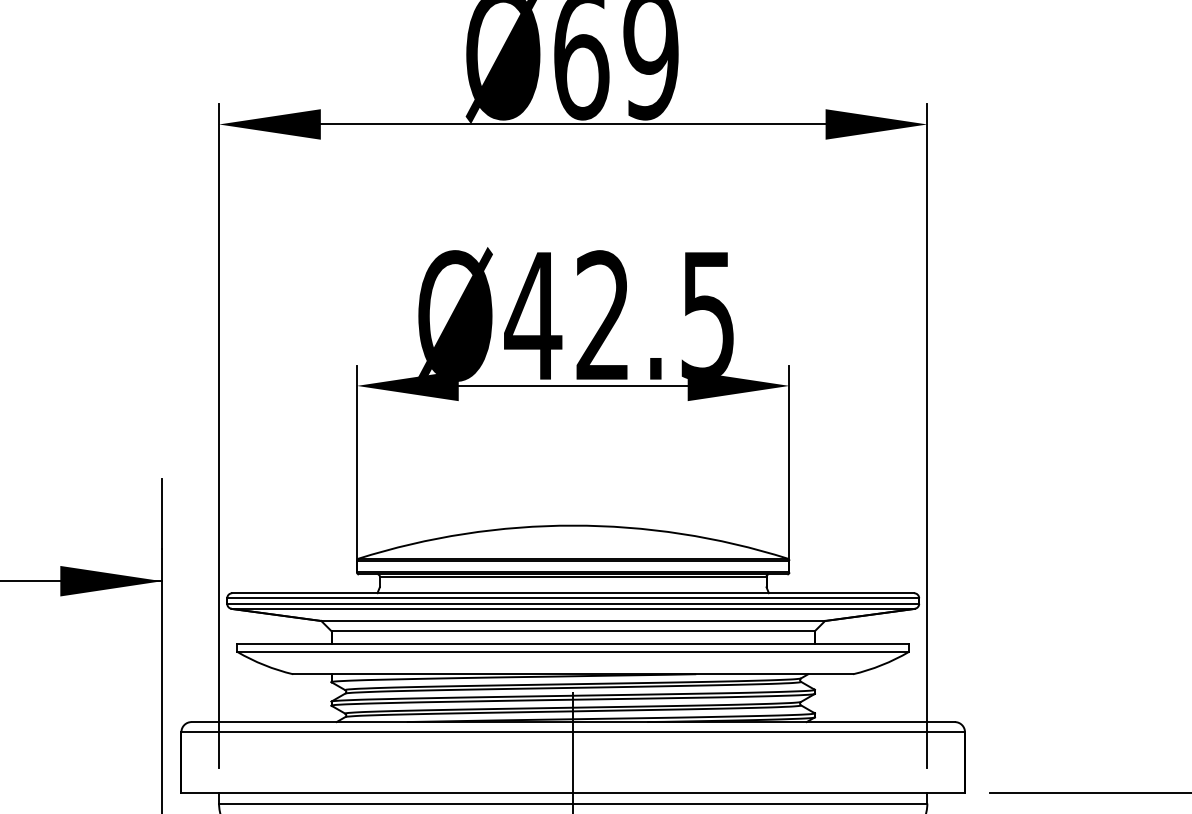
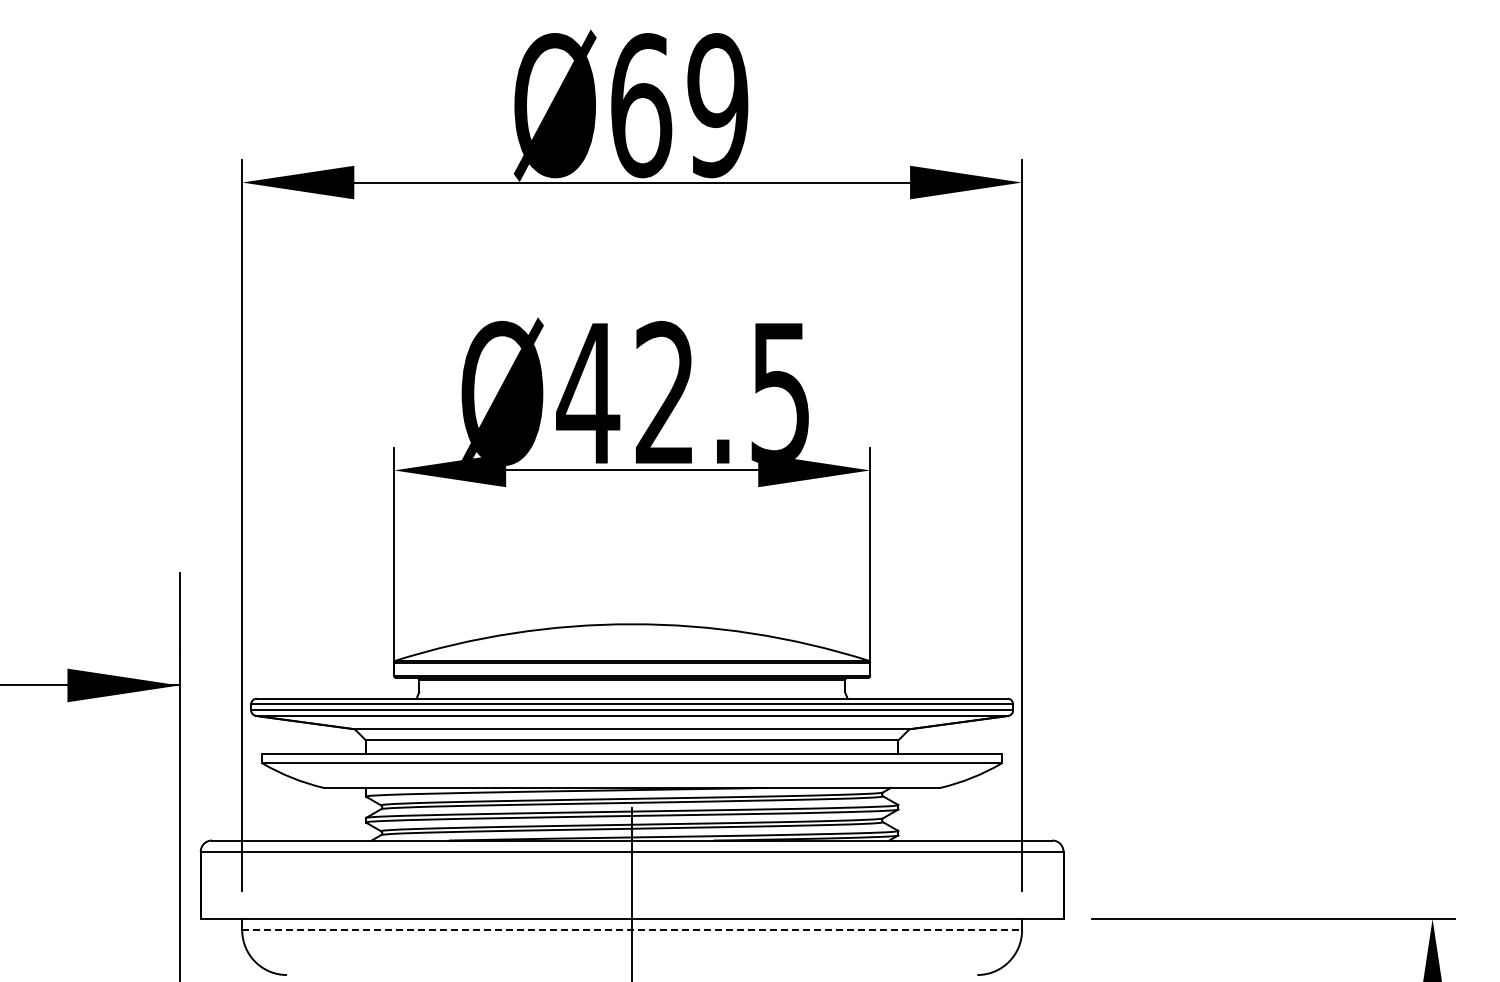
line: (573, 803) -> (632, 930), solid -> dashed

